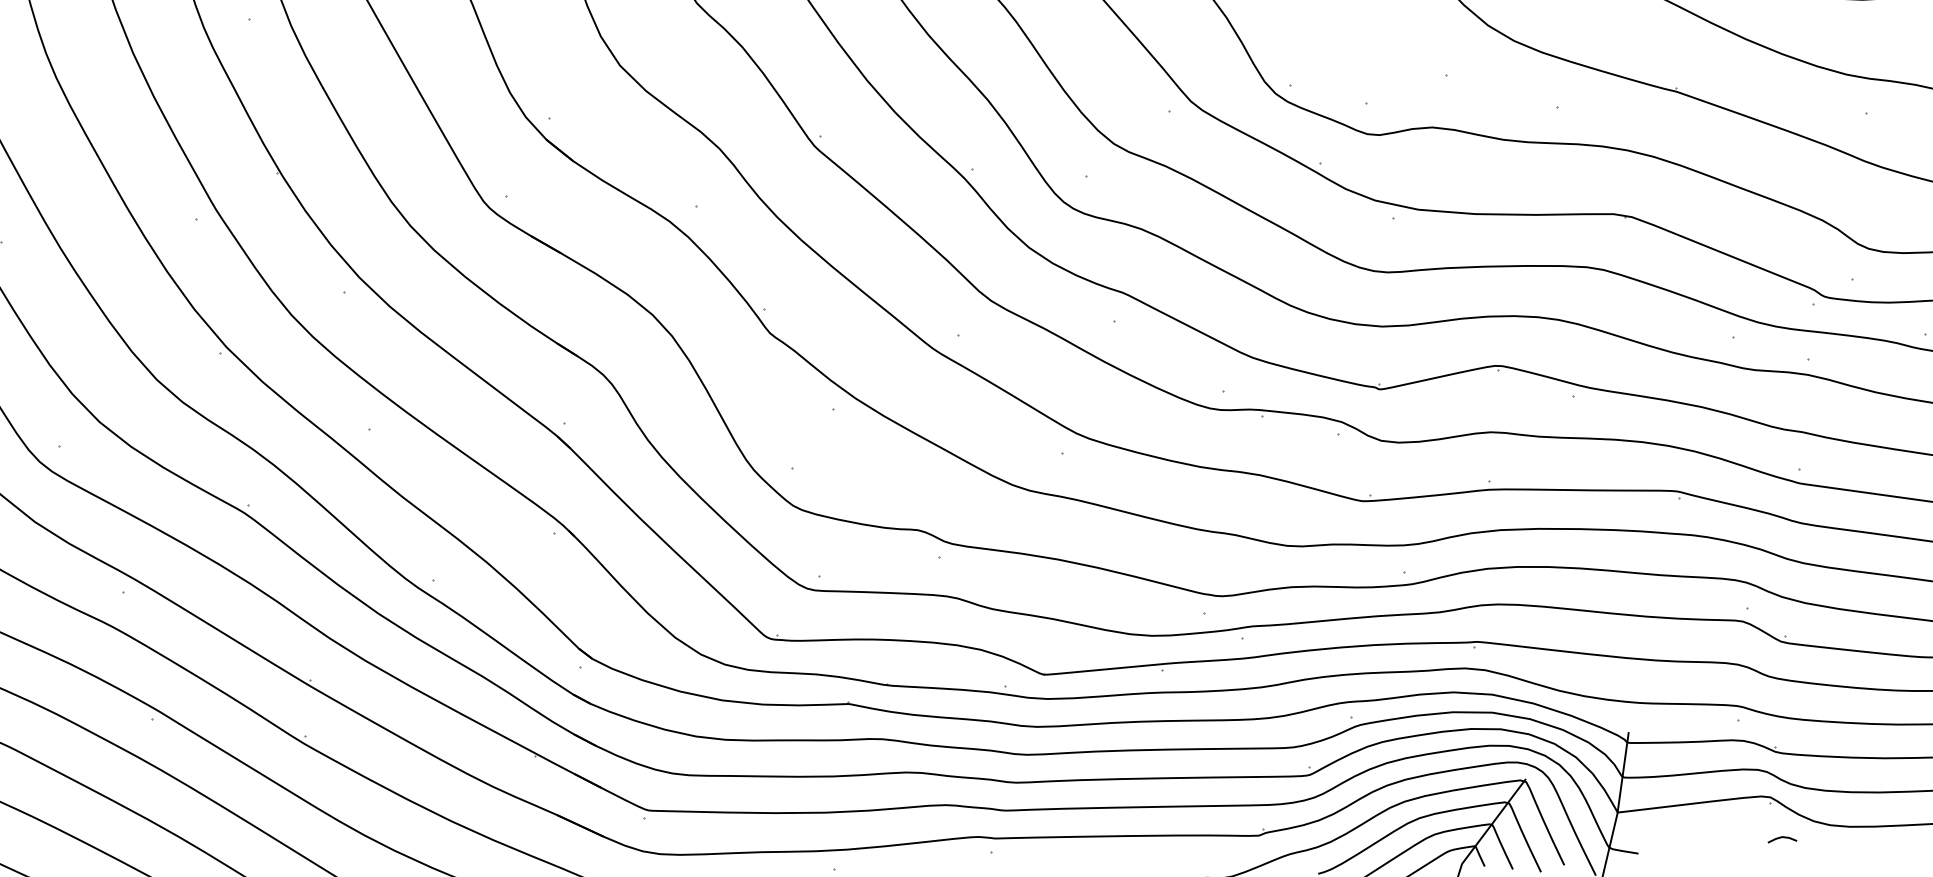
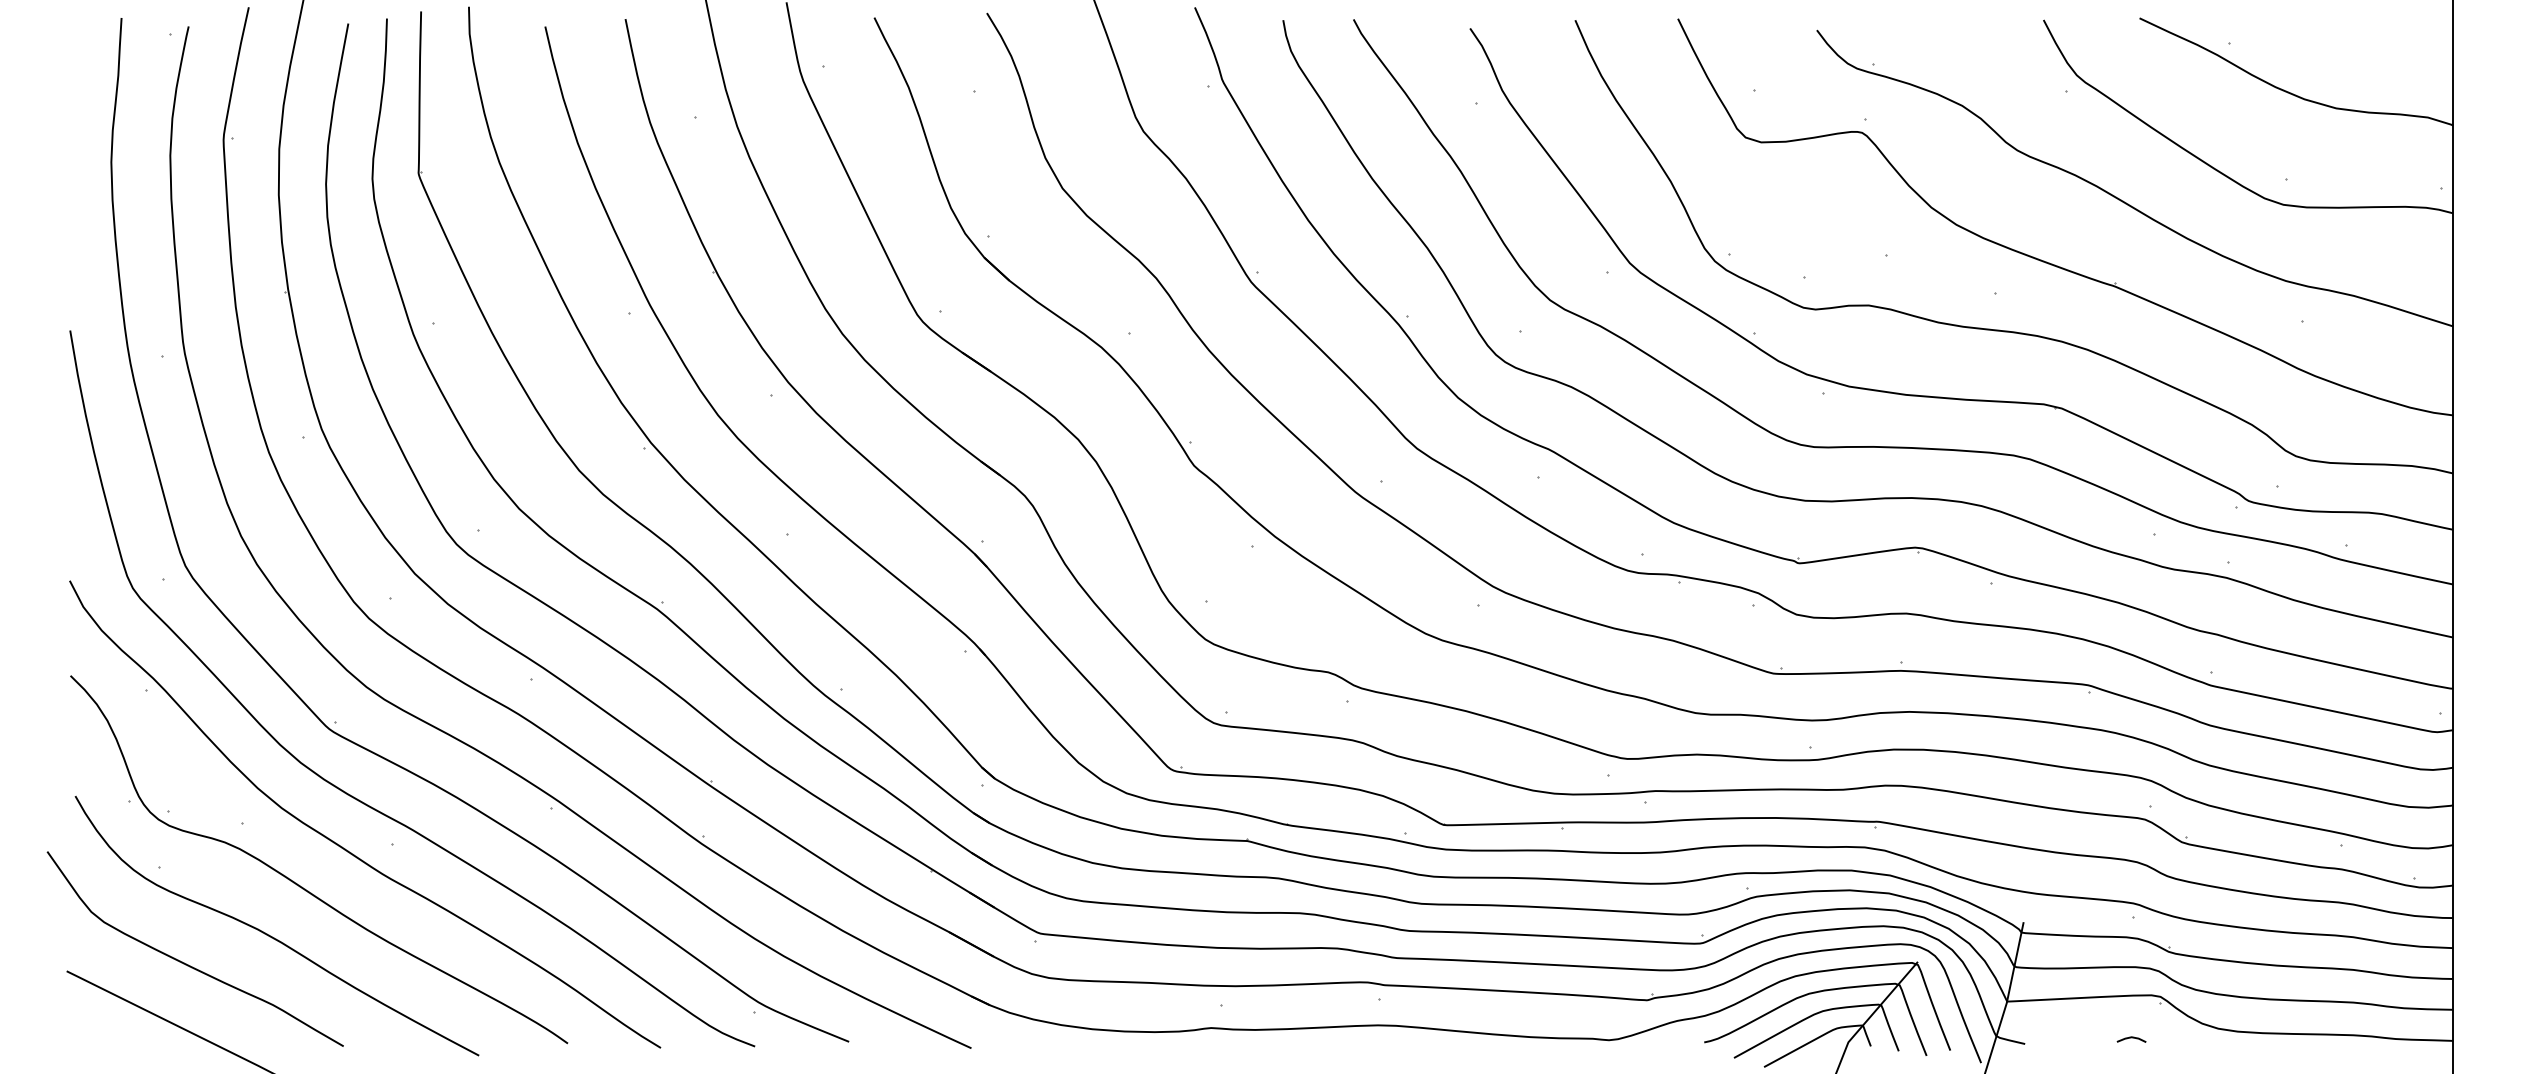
line: (1782, 838) -> (2131, 1038), moved

